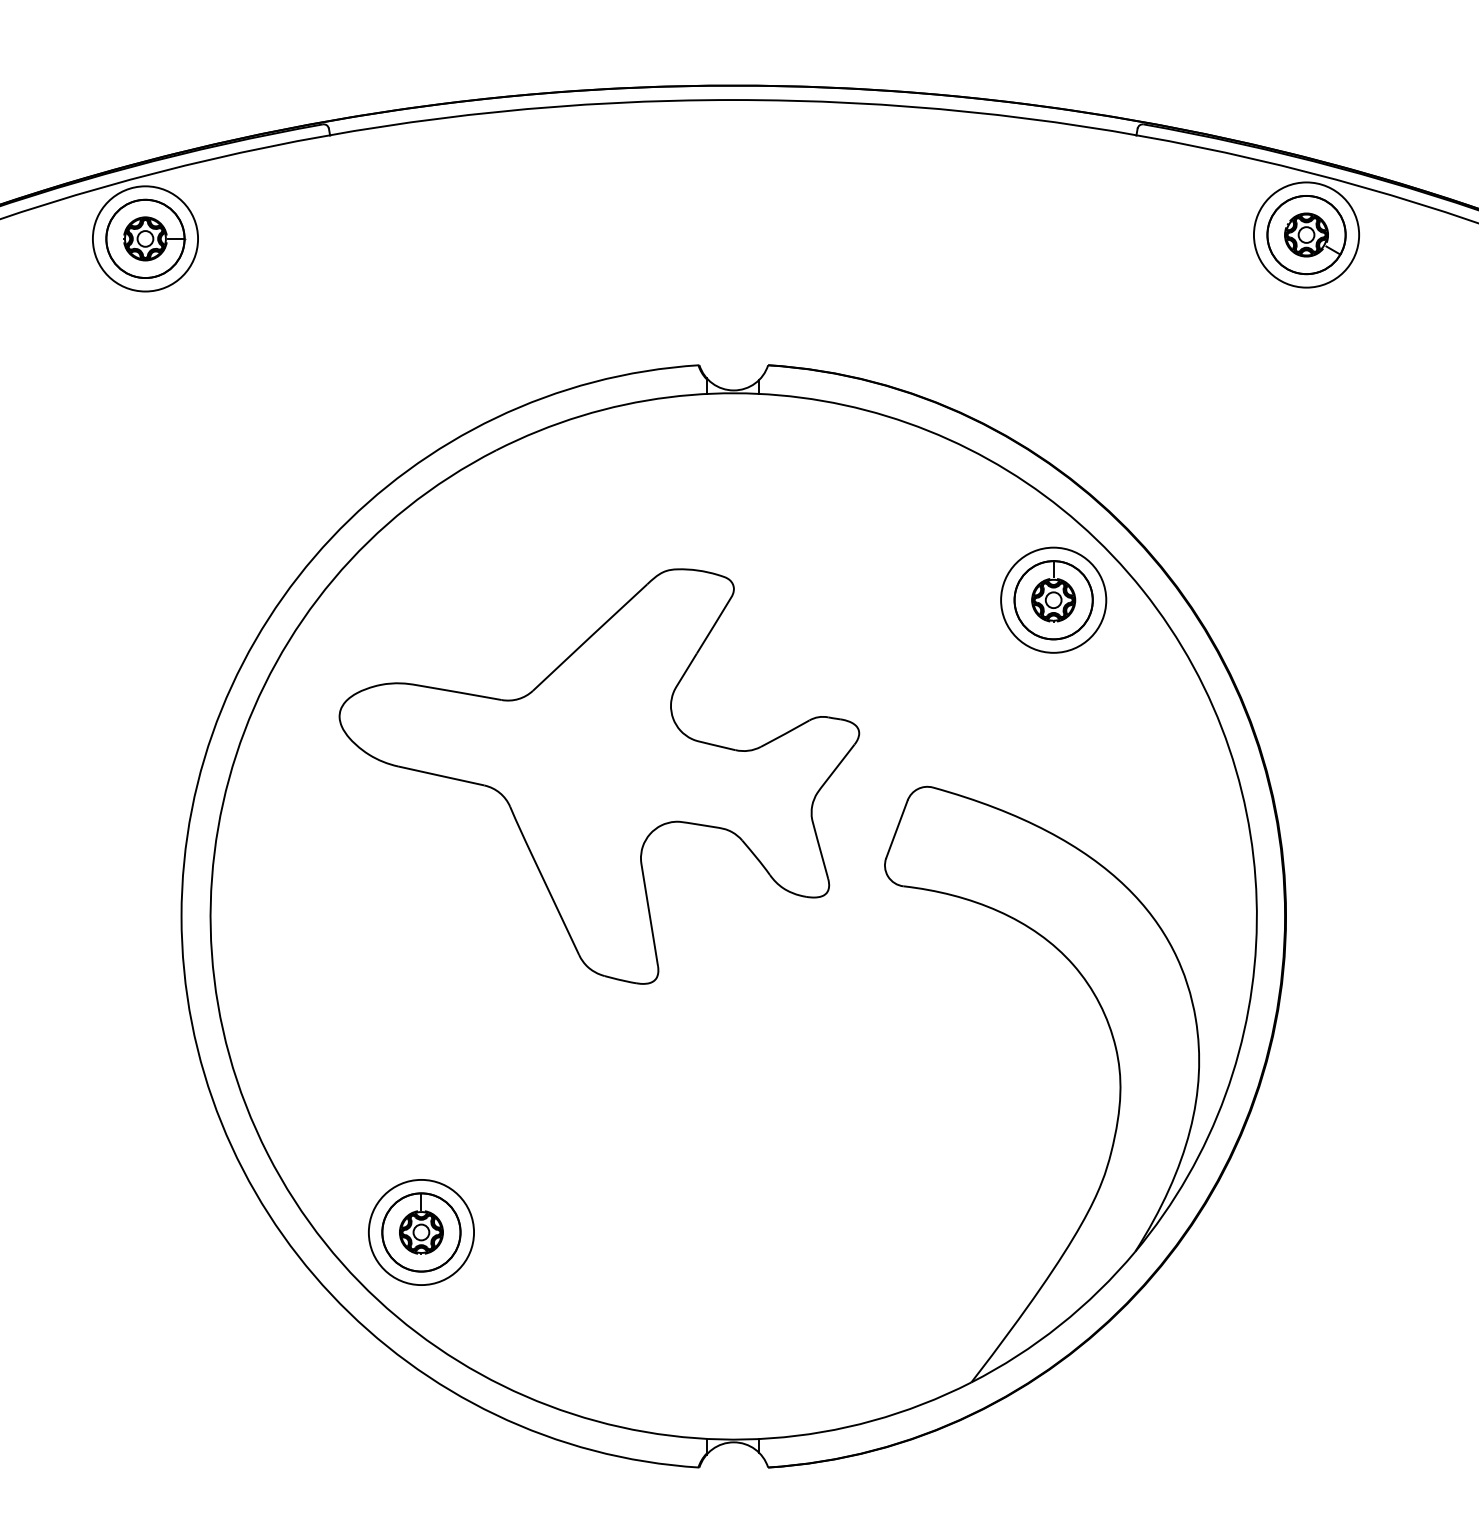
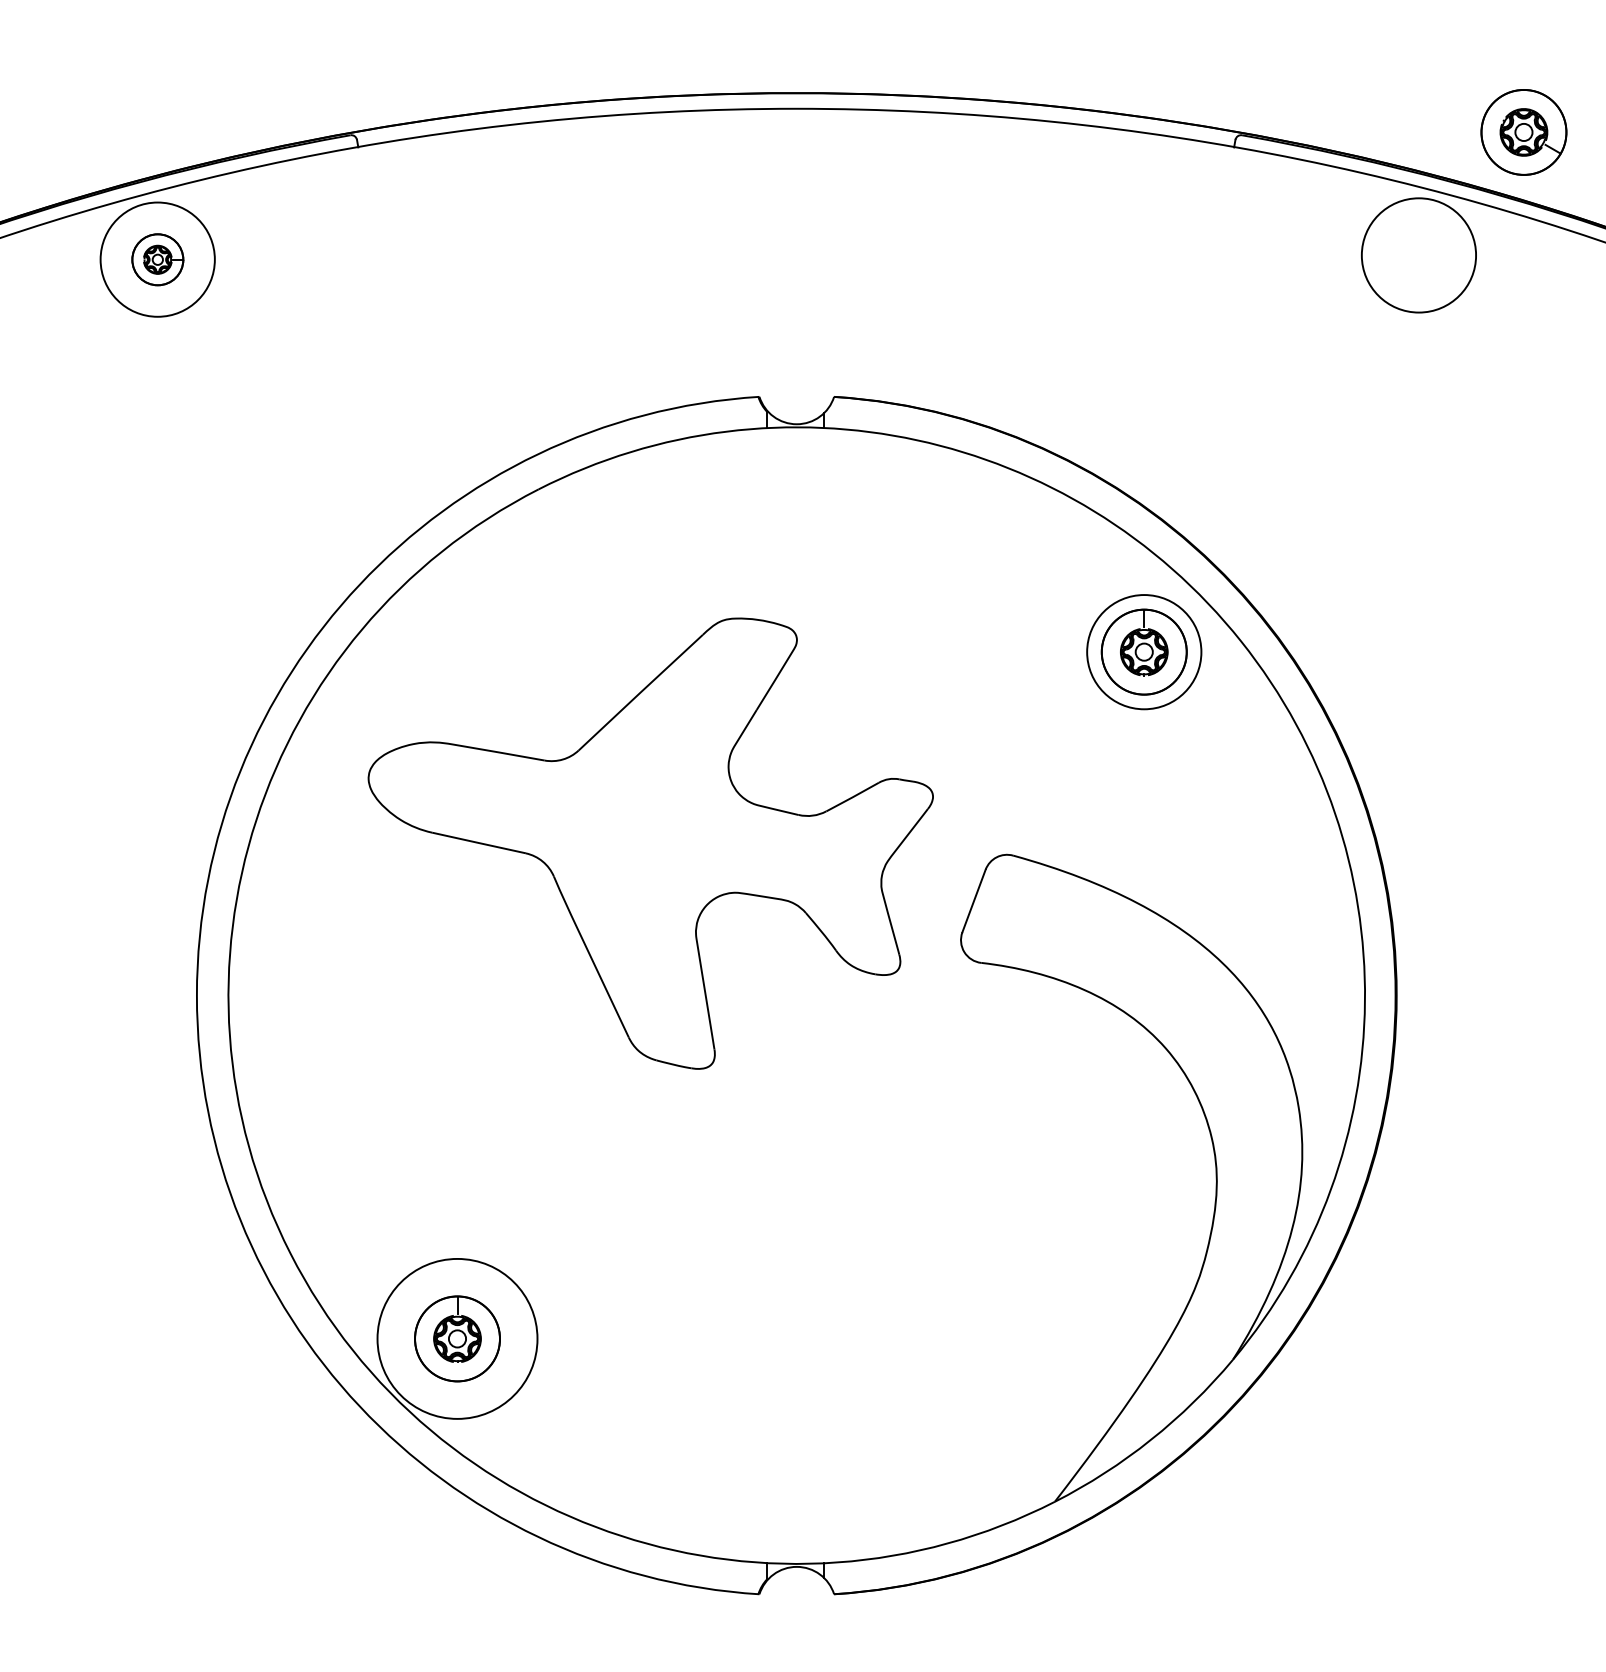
part: (1306, 235) -> (1523, 132), moved
part: (145, 238) -> (157, 259), size x0.6
circle: (421, 1232) -> (457, 1338), size x1.4

